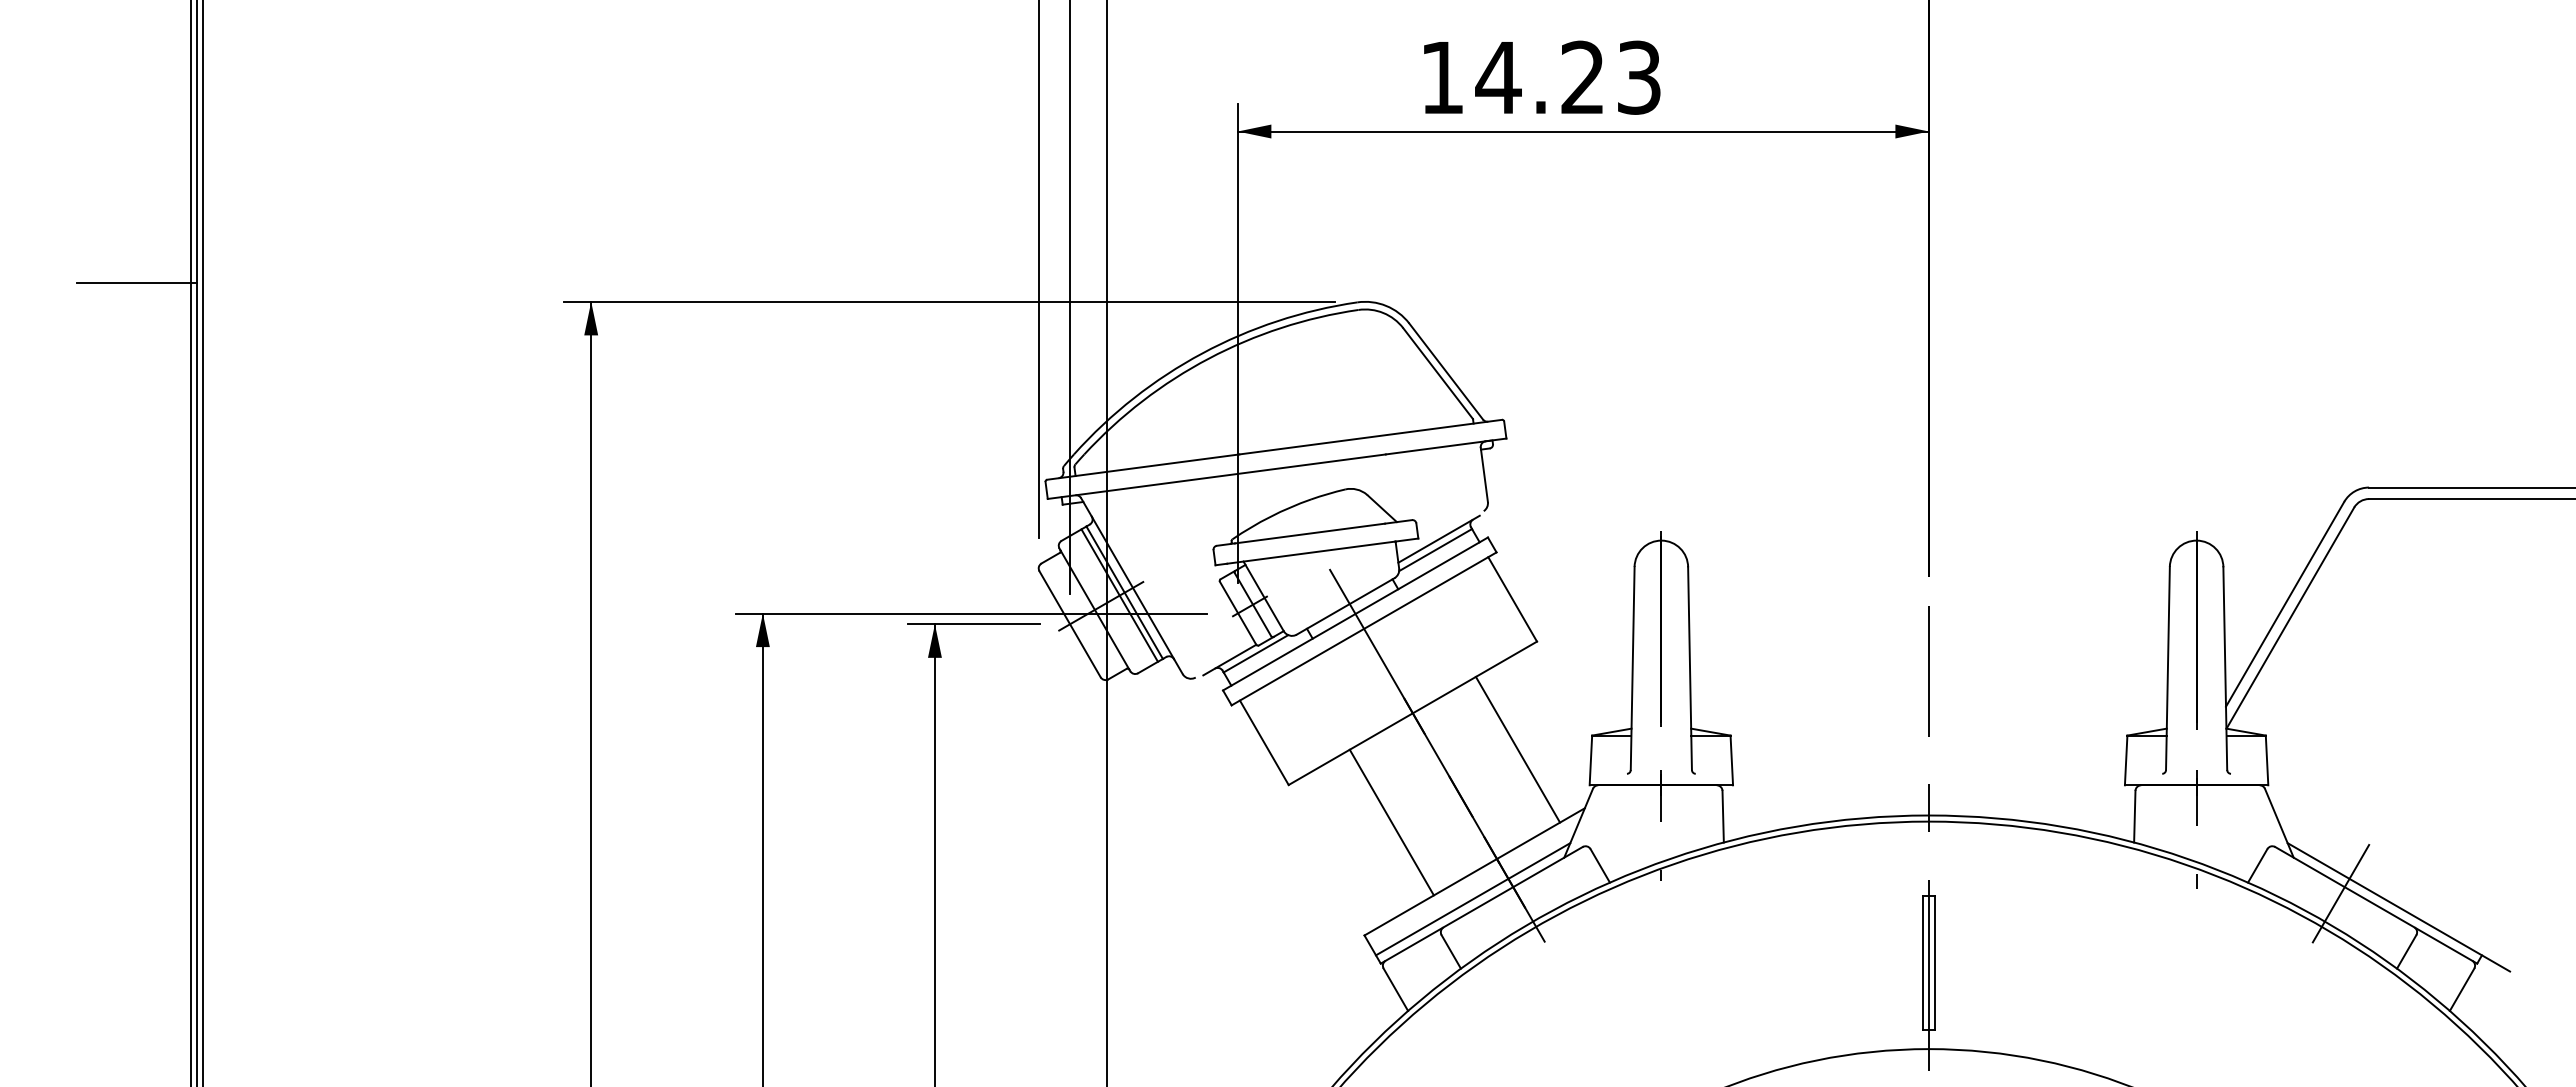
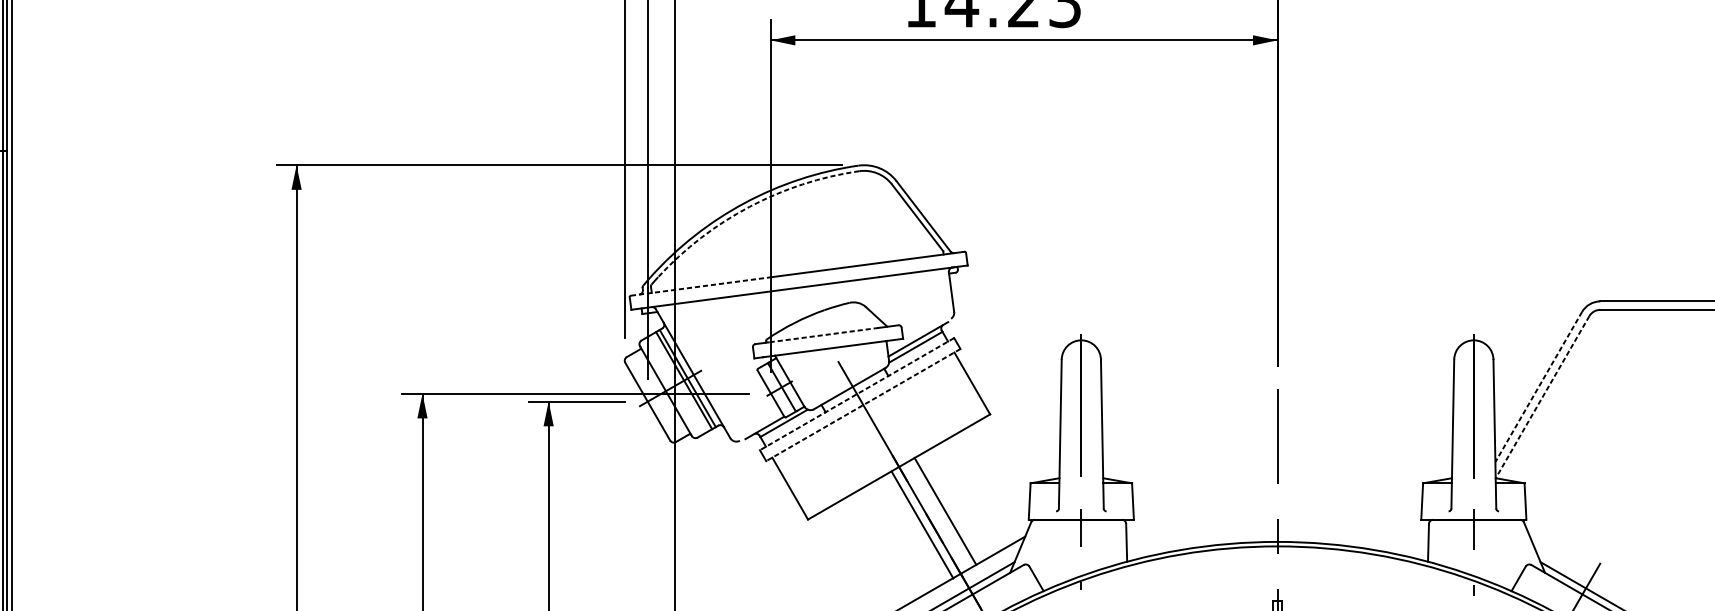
arc: (1208, 358) -> (749, 206), solid -> dashed
line: (1143, 467) -> (701, 286), solid -> dashed
line: (1309, 533) -> (823, 335), solid -> dashed
line: (2284, 604) -> (1538, 387), solid -> dashed
line: (1355, 613) -> (857, 393), solid -> dashed
line: (2290, 618) -> (1542, 397), solid -> dashed
line: (1364, 628) -> (863, 404), solid -> dashed
line: (1517, 749) -> (945, 511), moved
line: (1391, 822) -> (922, 525), moved

